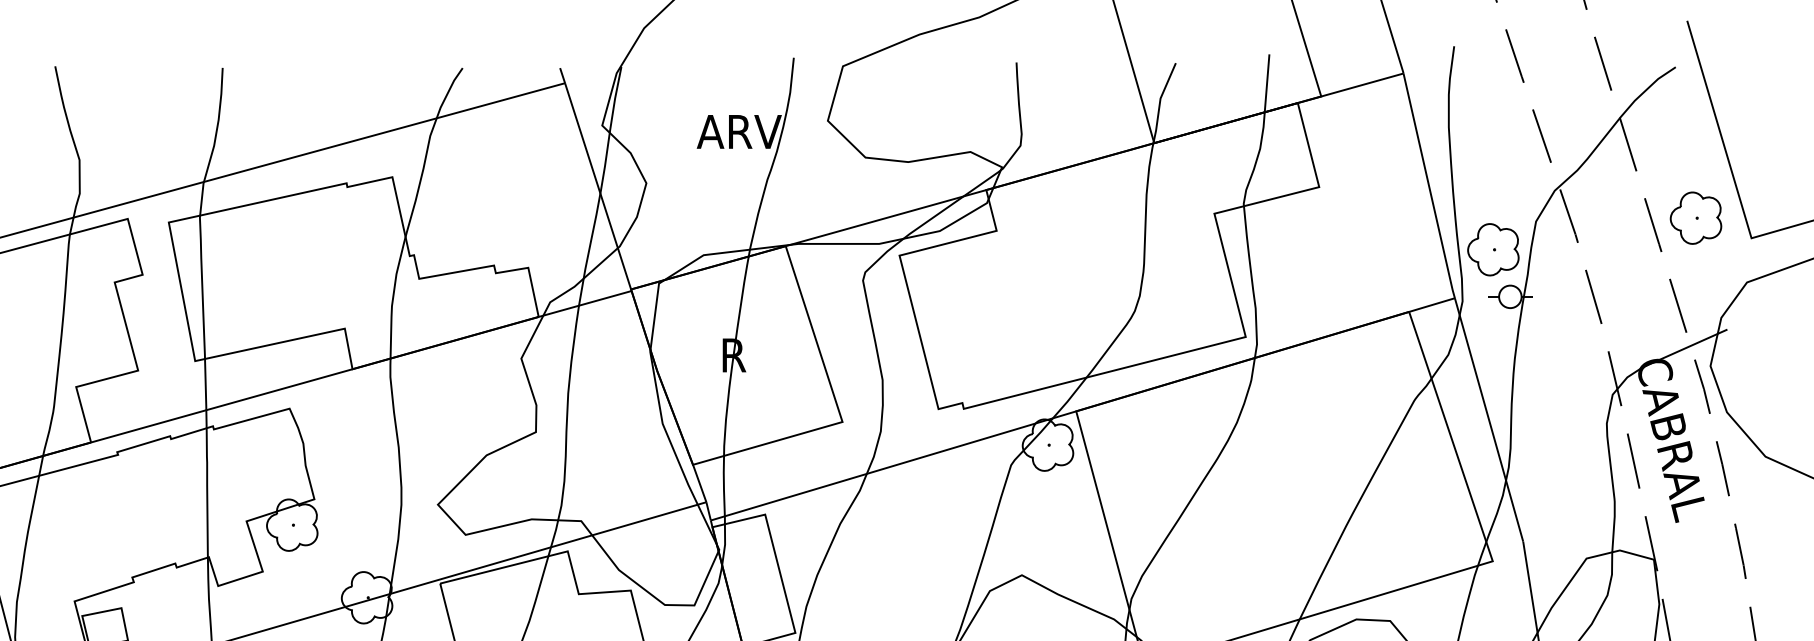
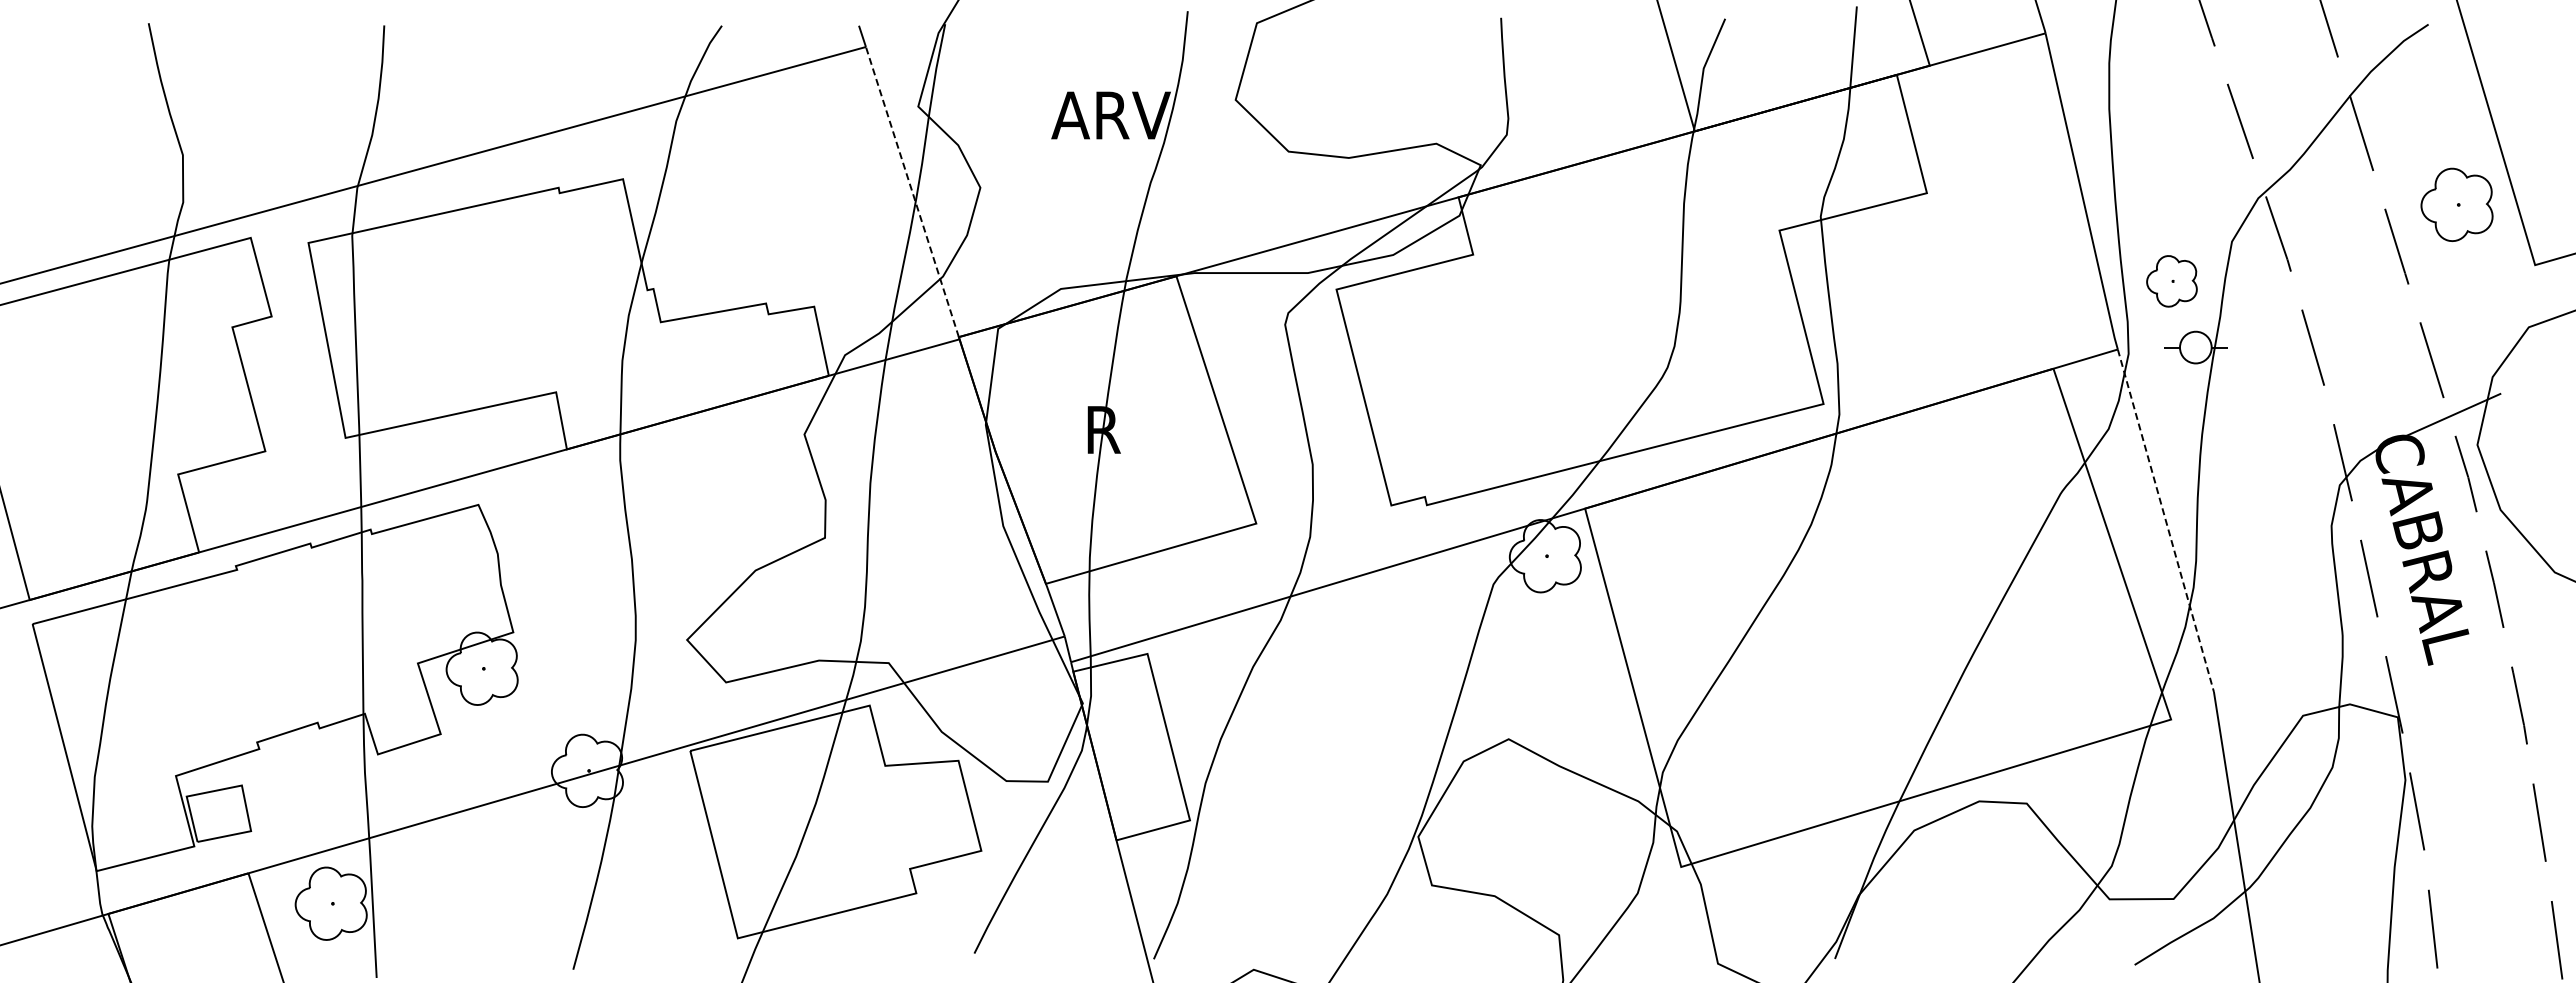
line: (598, 185) -> (912, 191), solid -> dashed
part: (1695, 217) -> (2456, 204), moved
part: (1493, 249) -> (2171, 281), size x0.7
line: (1488, 419) -> (2165, 520), solid -> dashed

